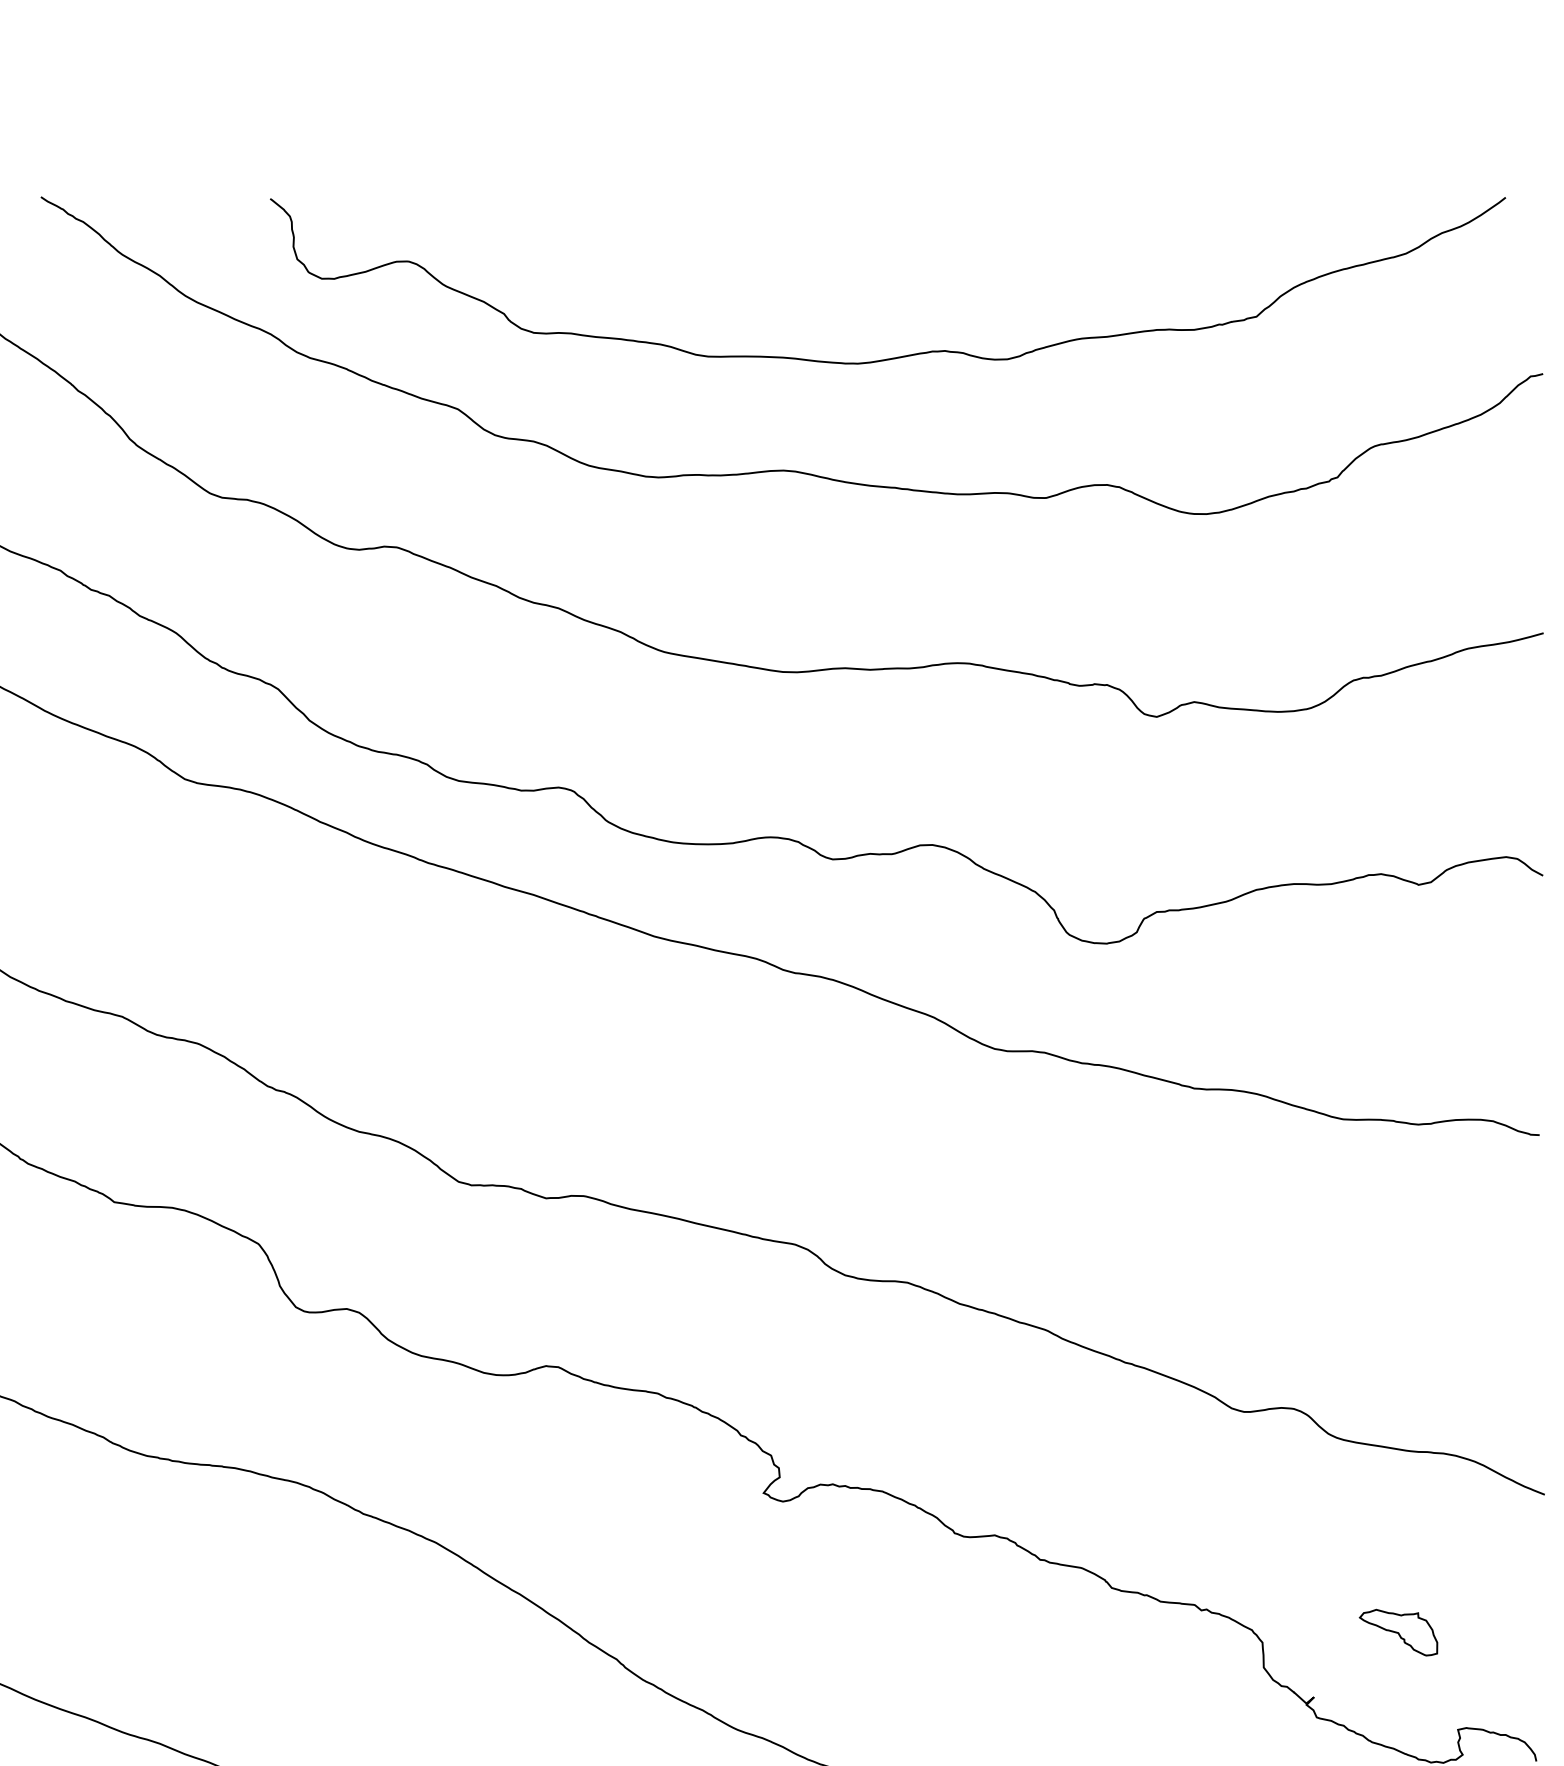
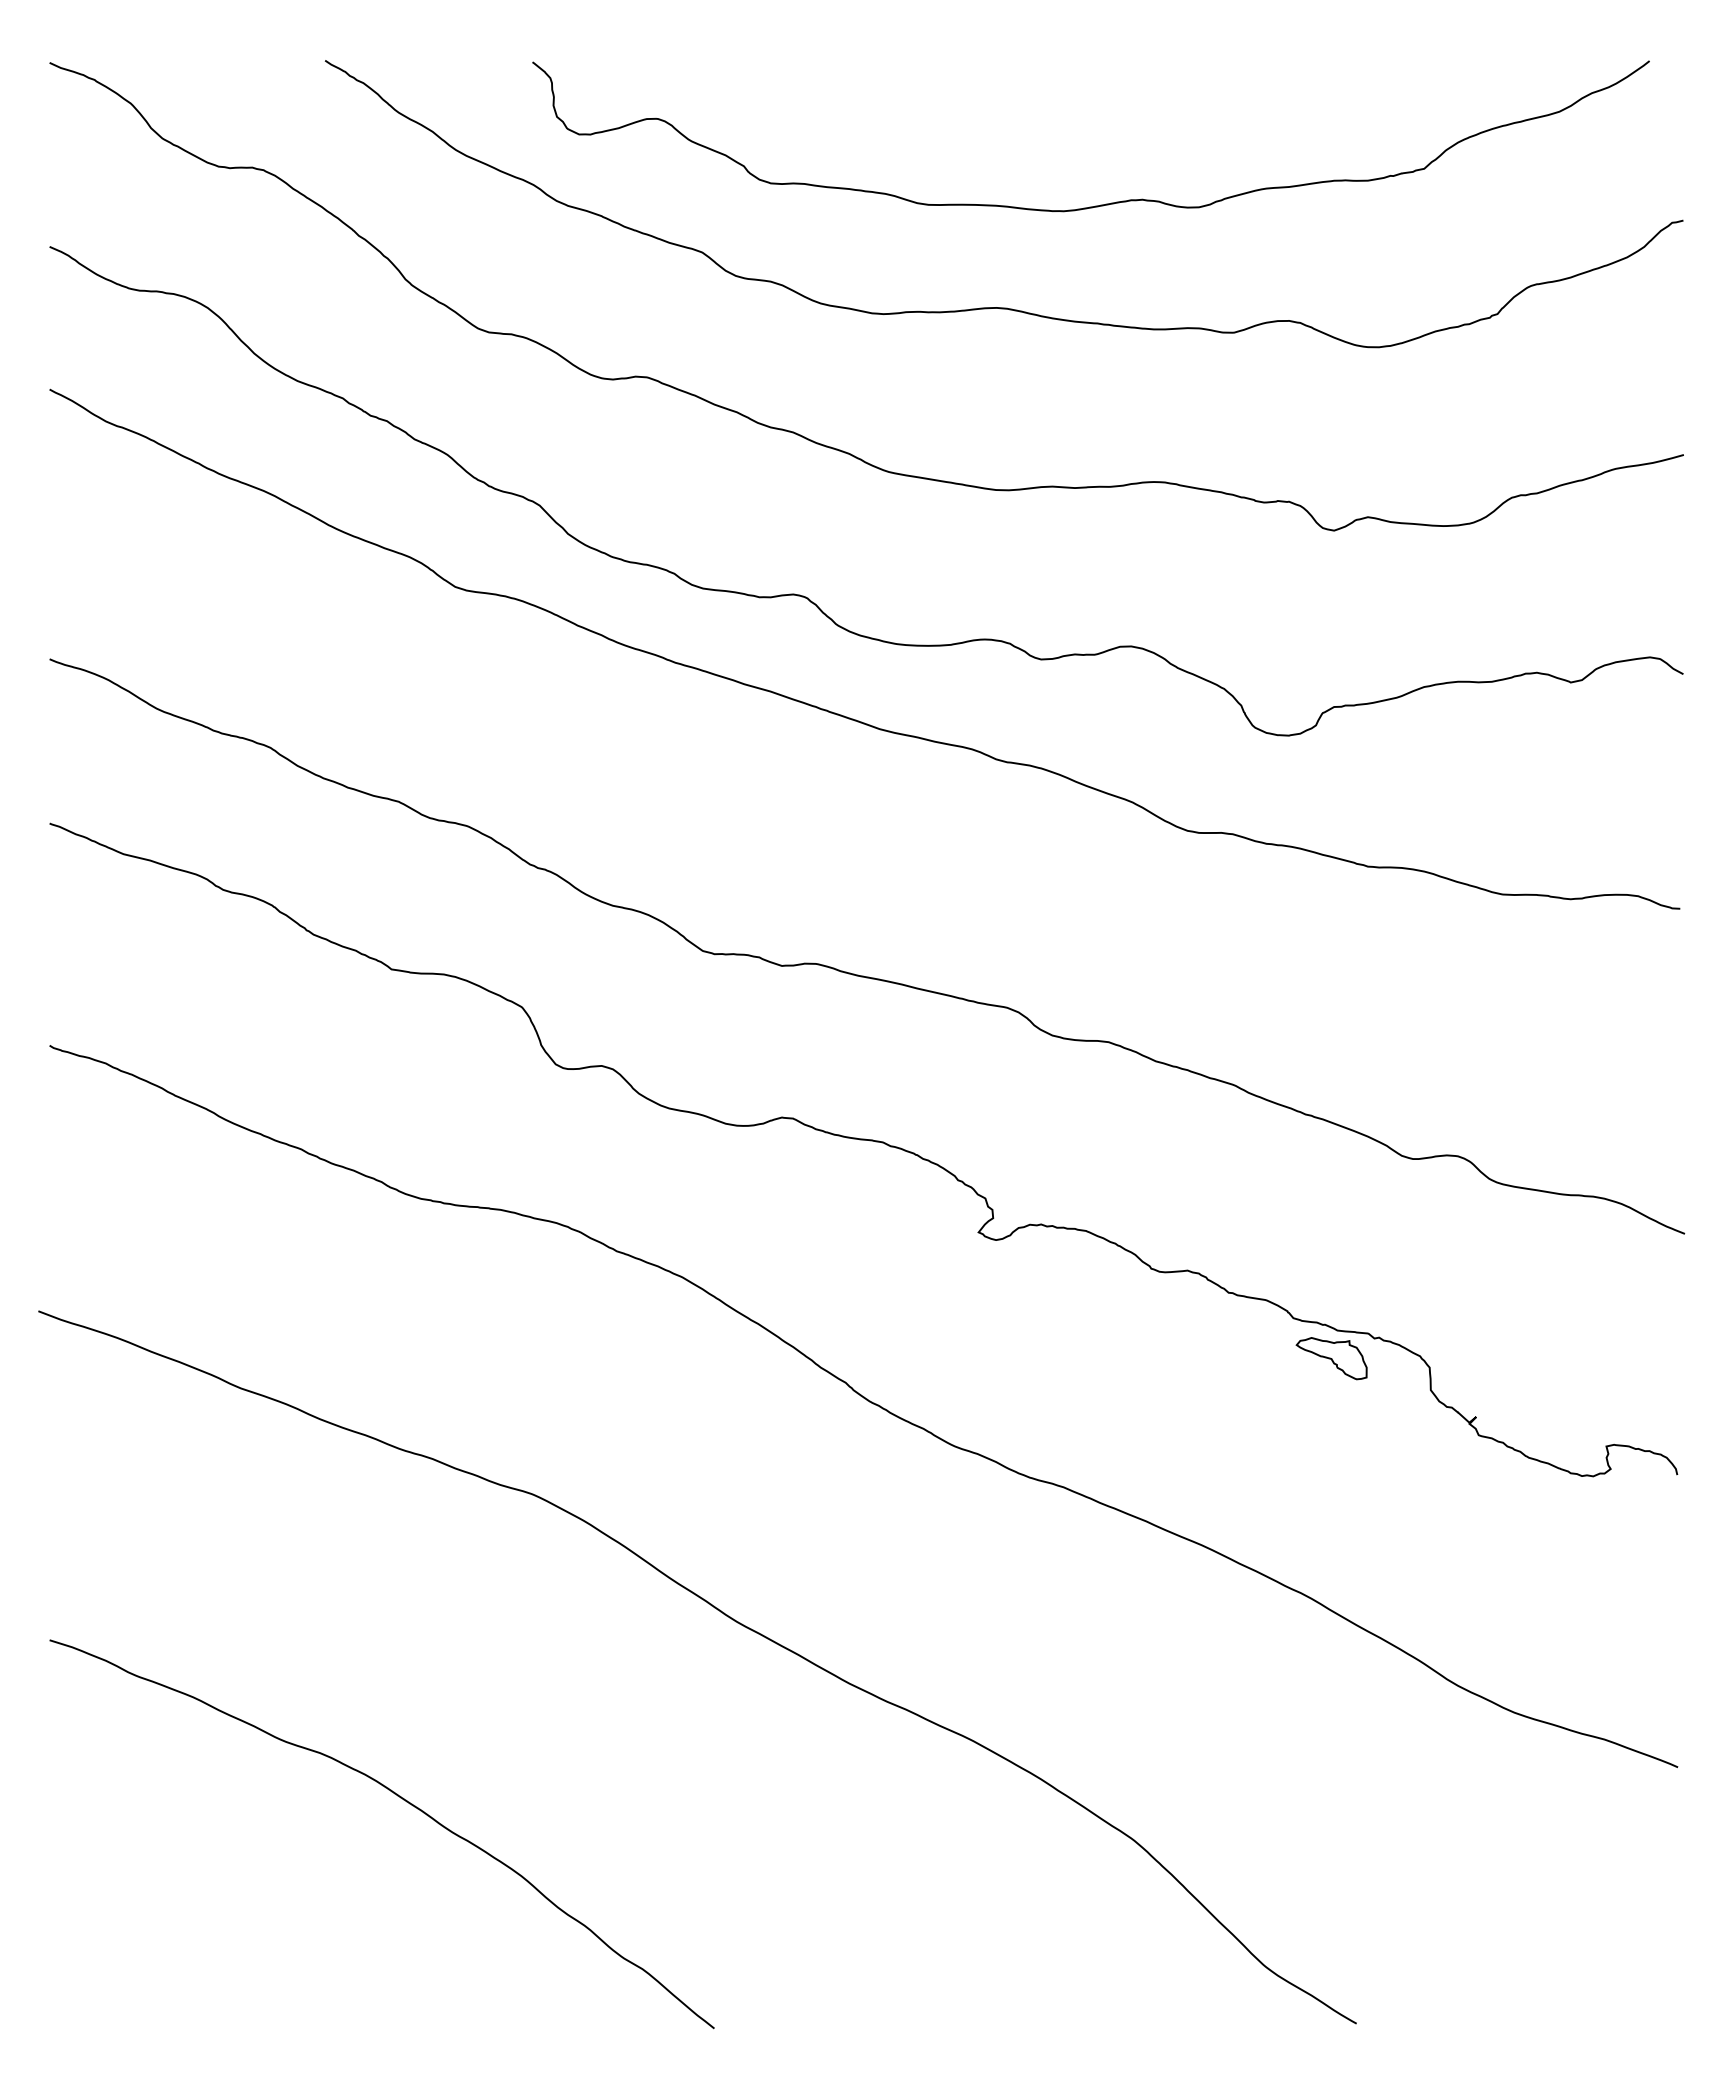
part: (1398, 1632) -> (1331, 1358), moved

